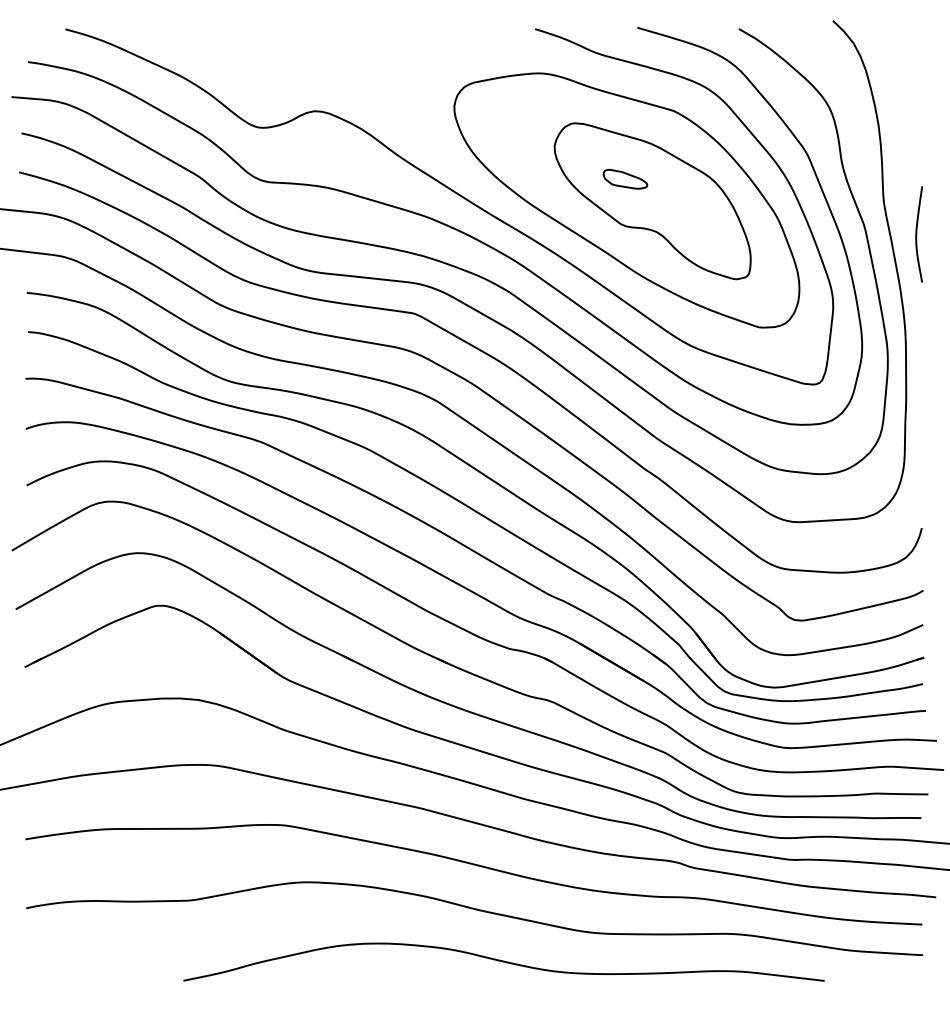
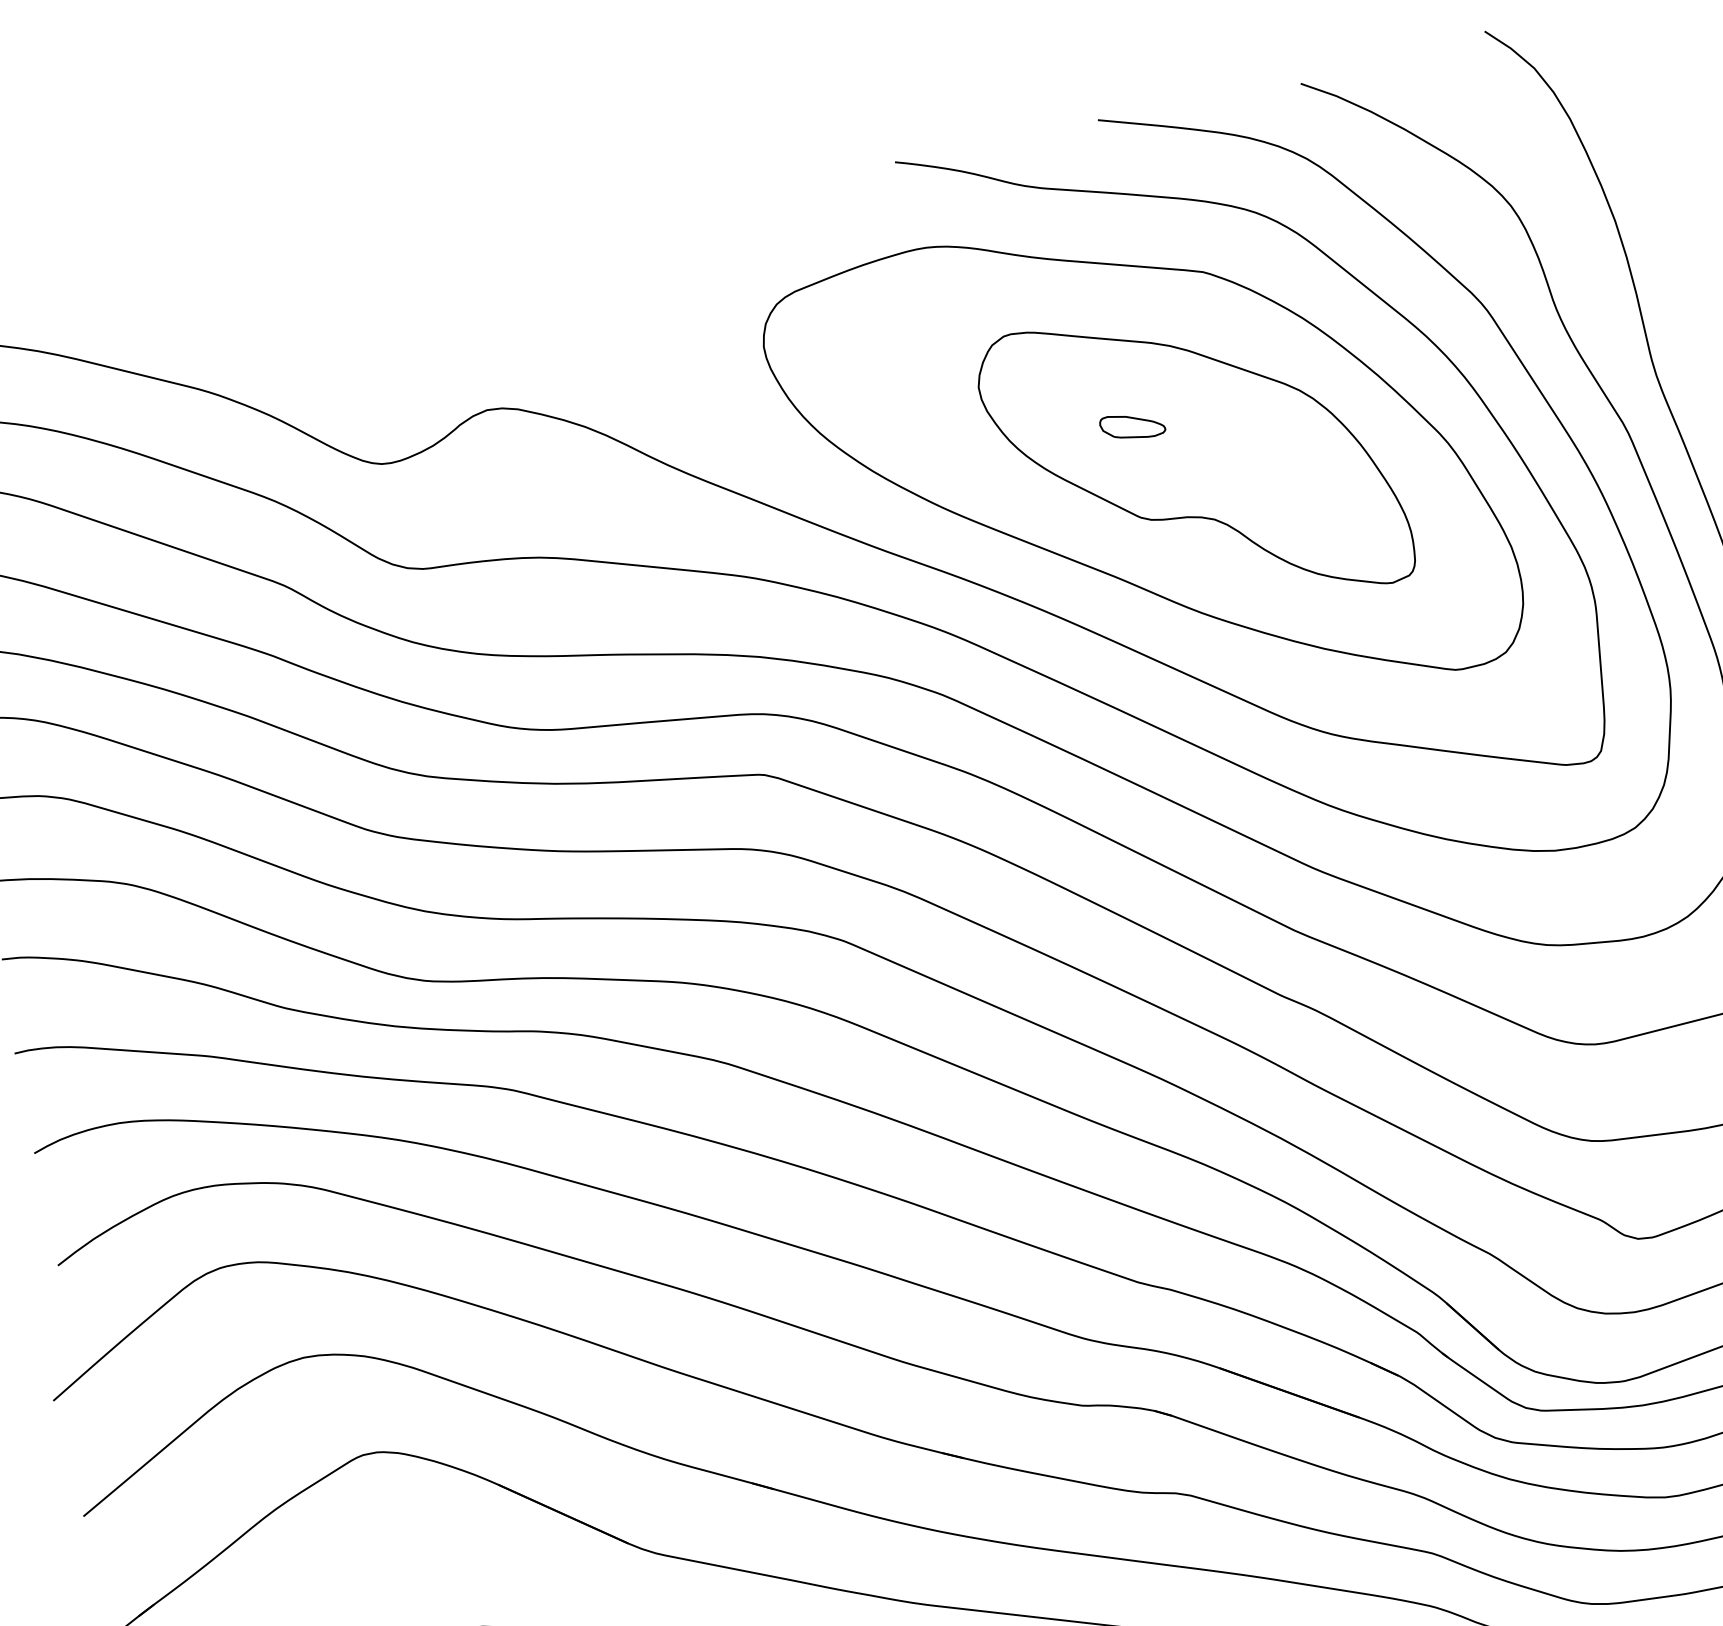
part: (625, 178) -> (1132, 424), size x0.71

